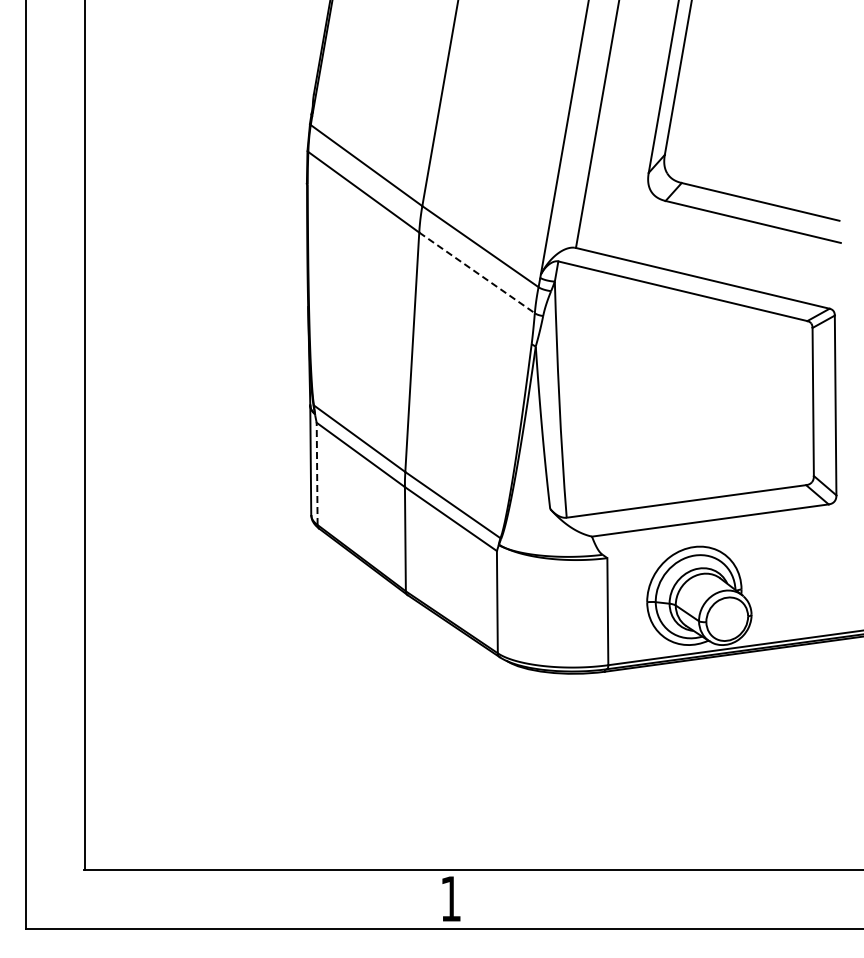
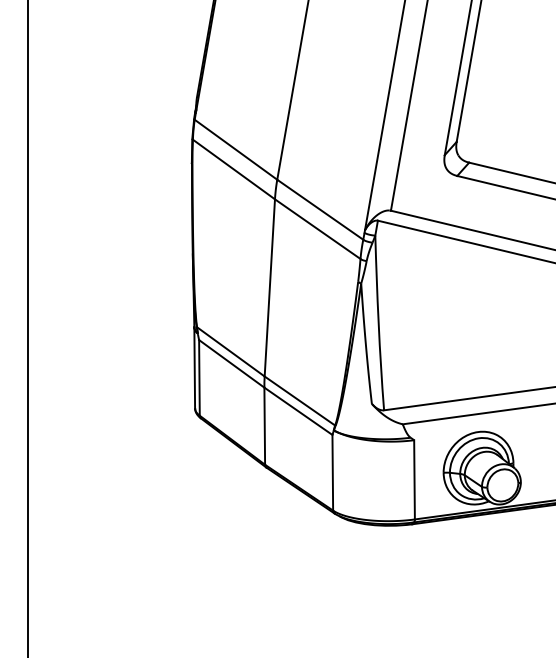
line: (477, 273) -> (318, 229), dashed -> solid
line: (317, 473) -> (199, 377), dashed -> solid

